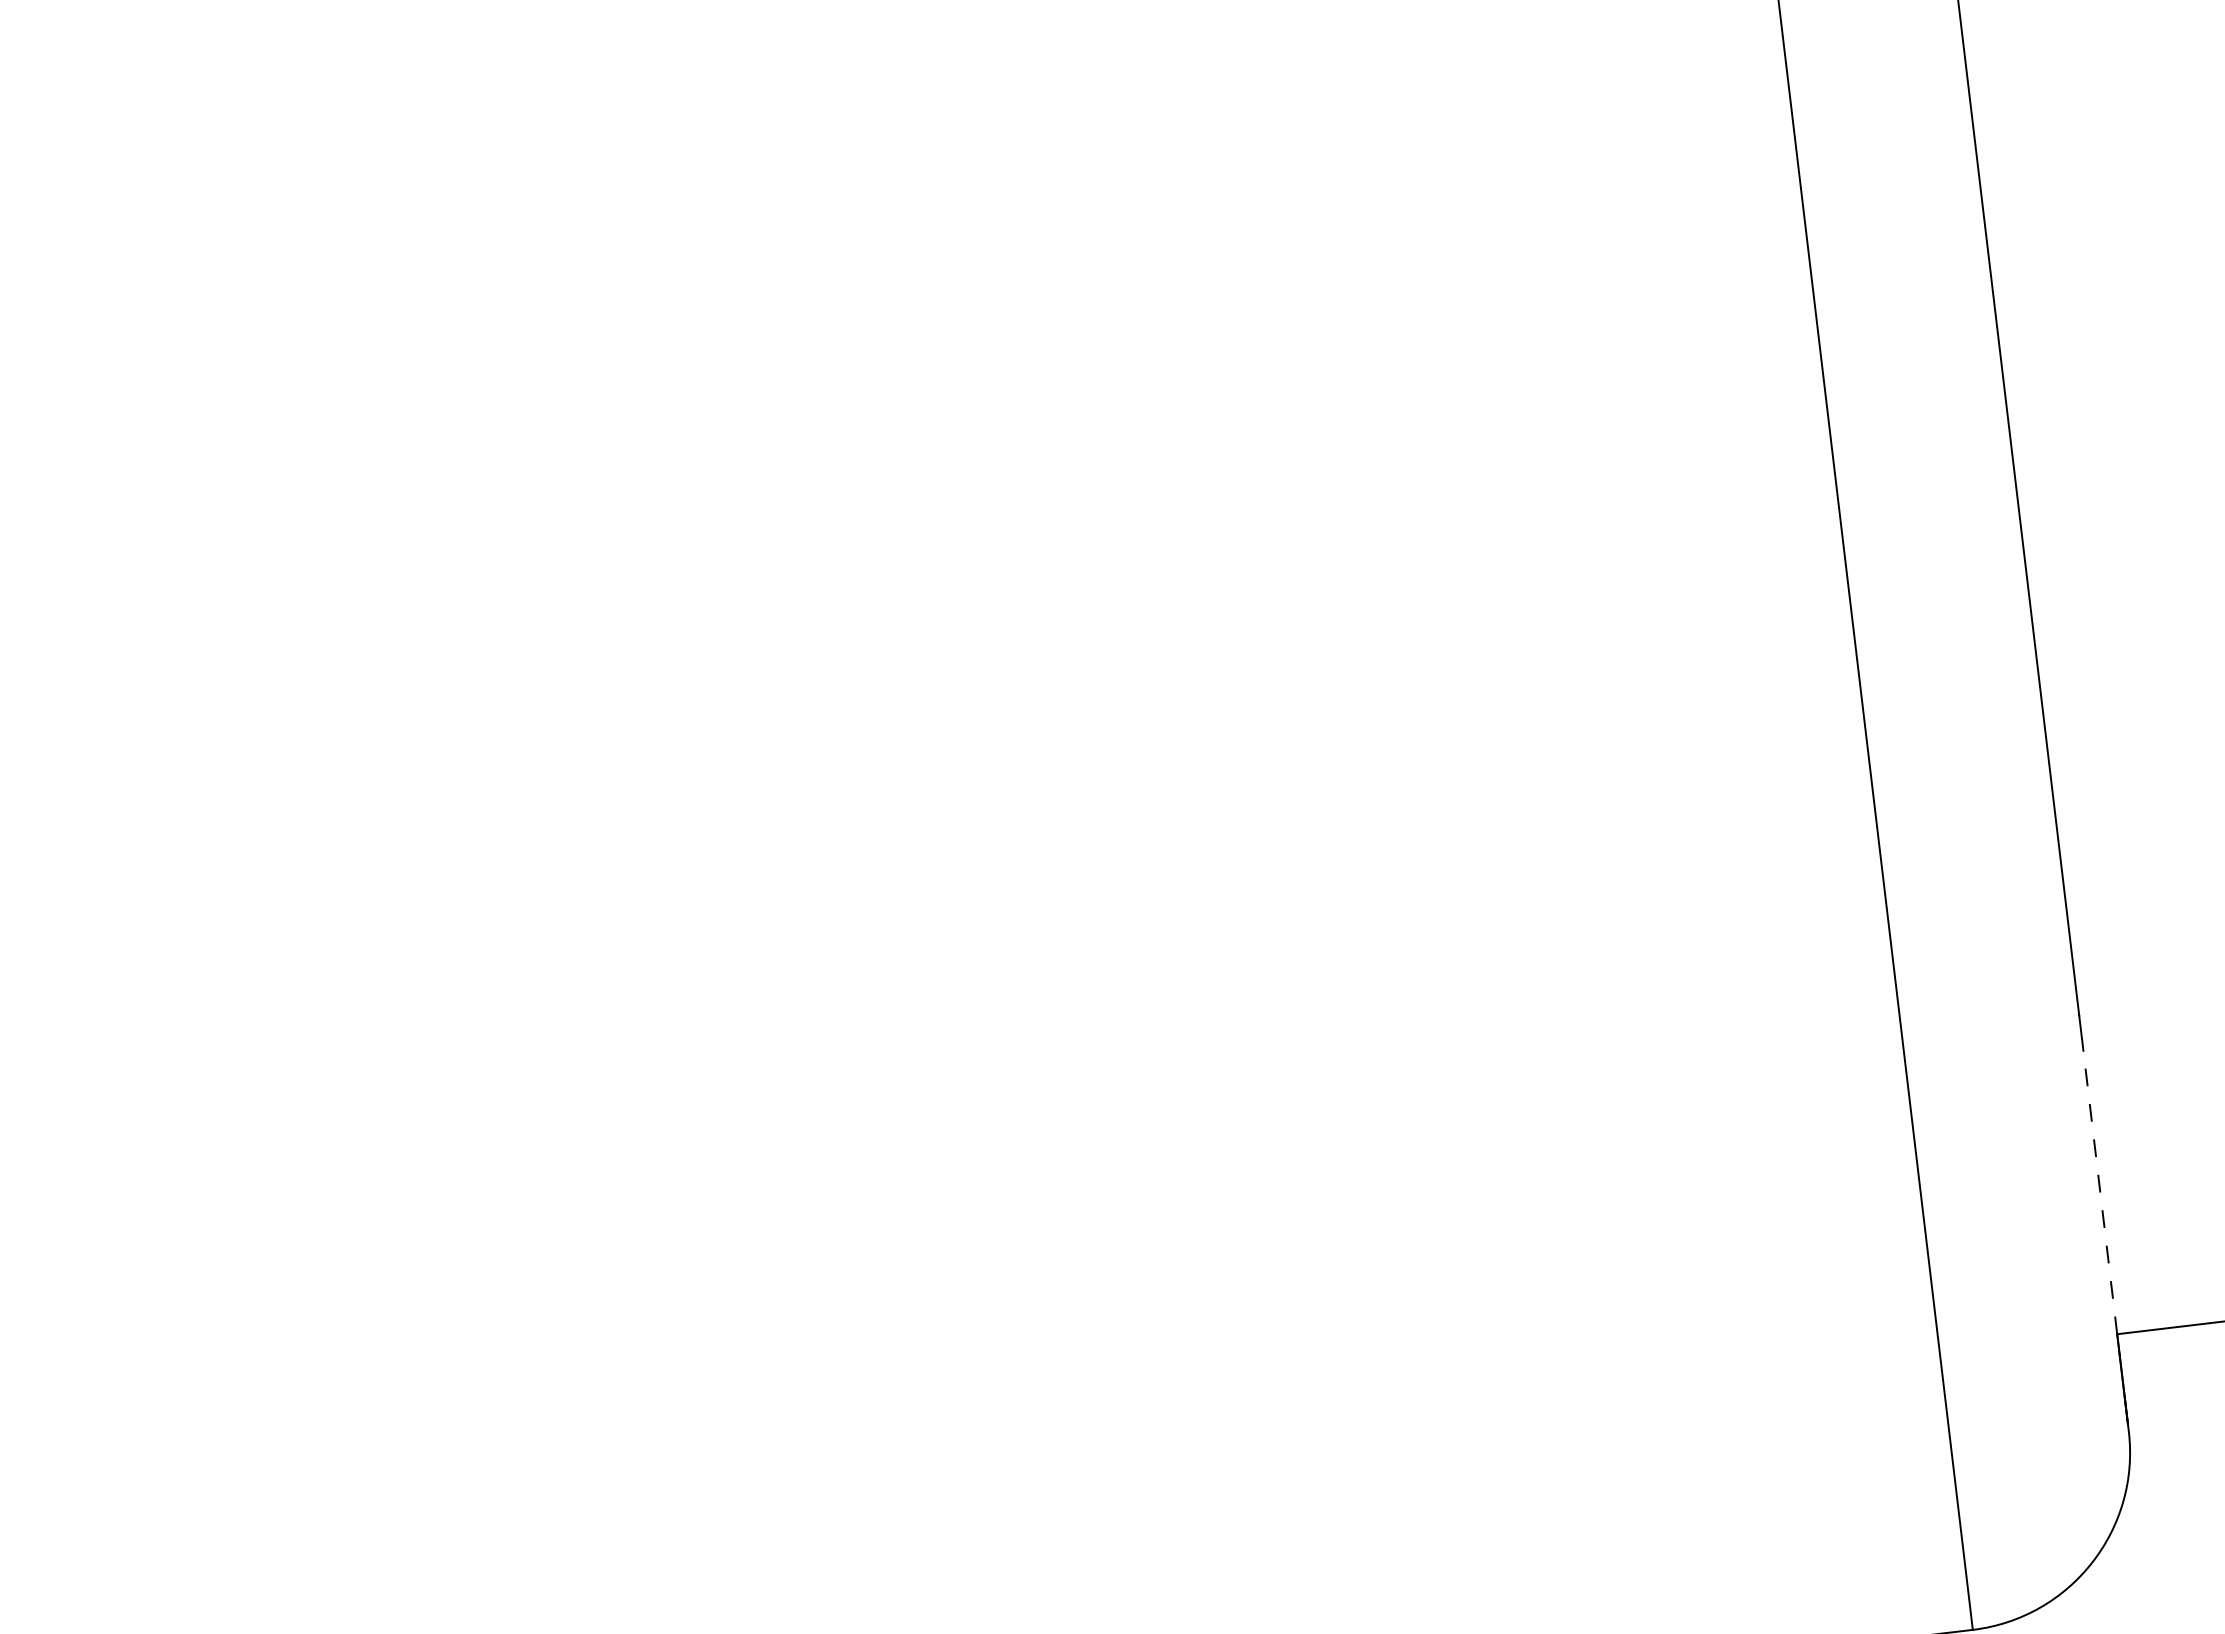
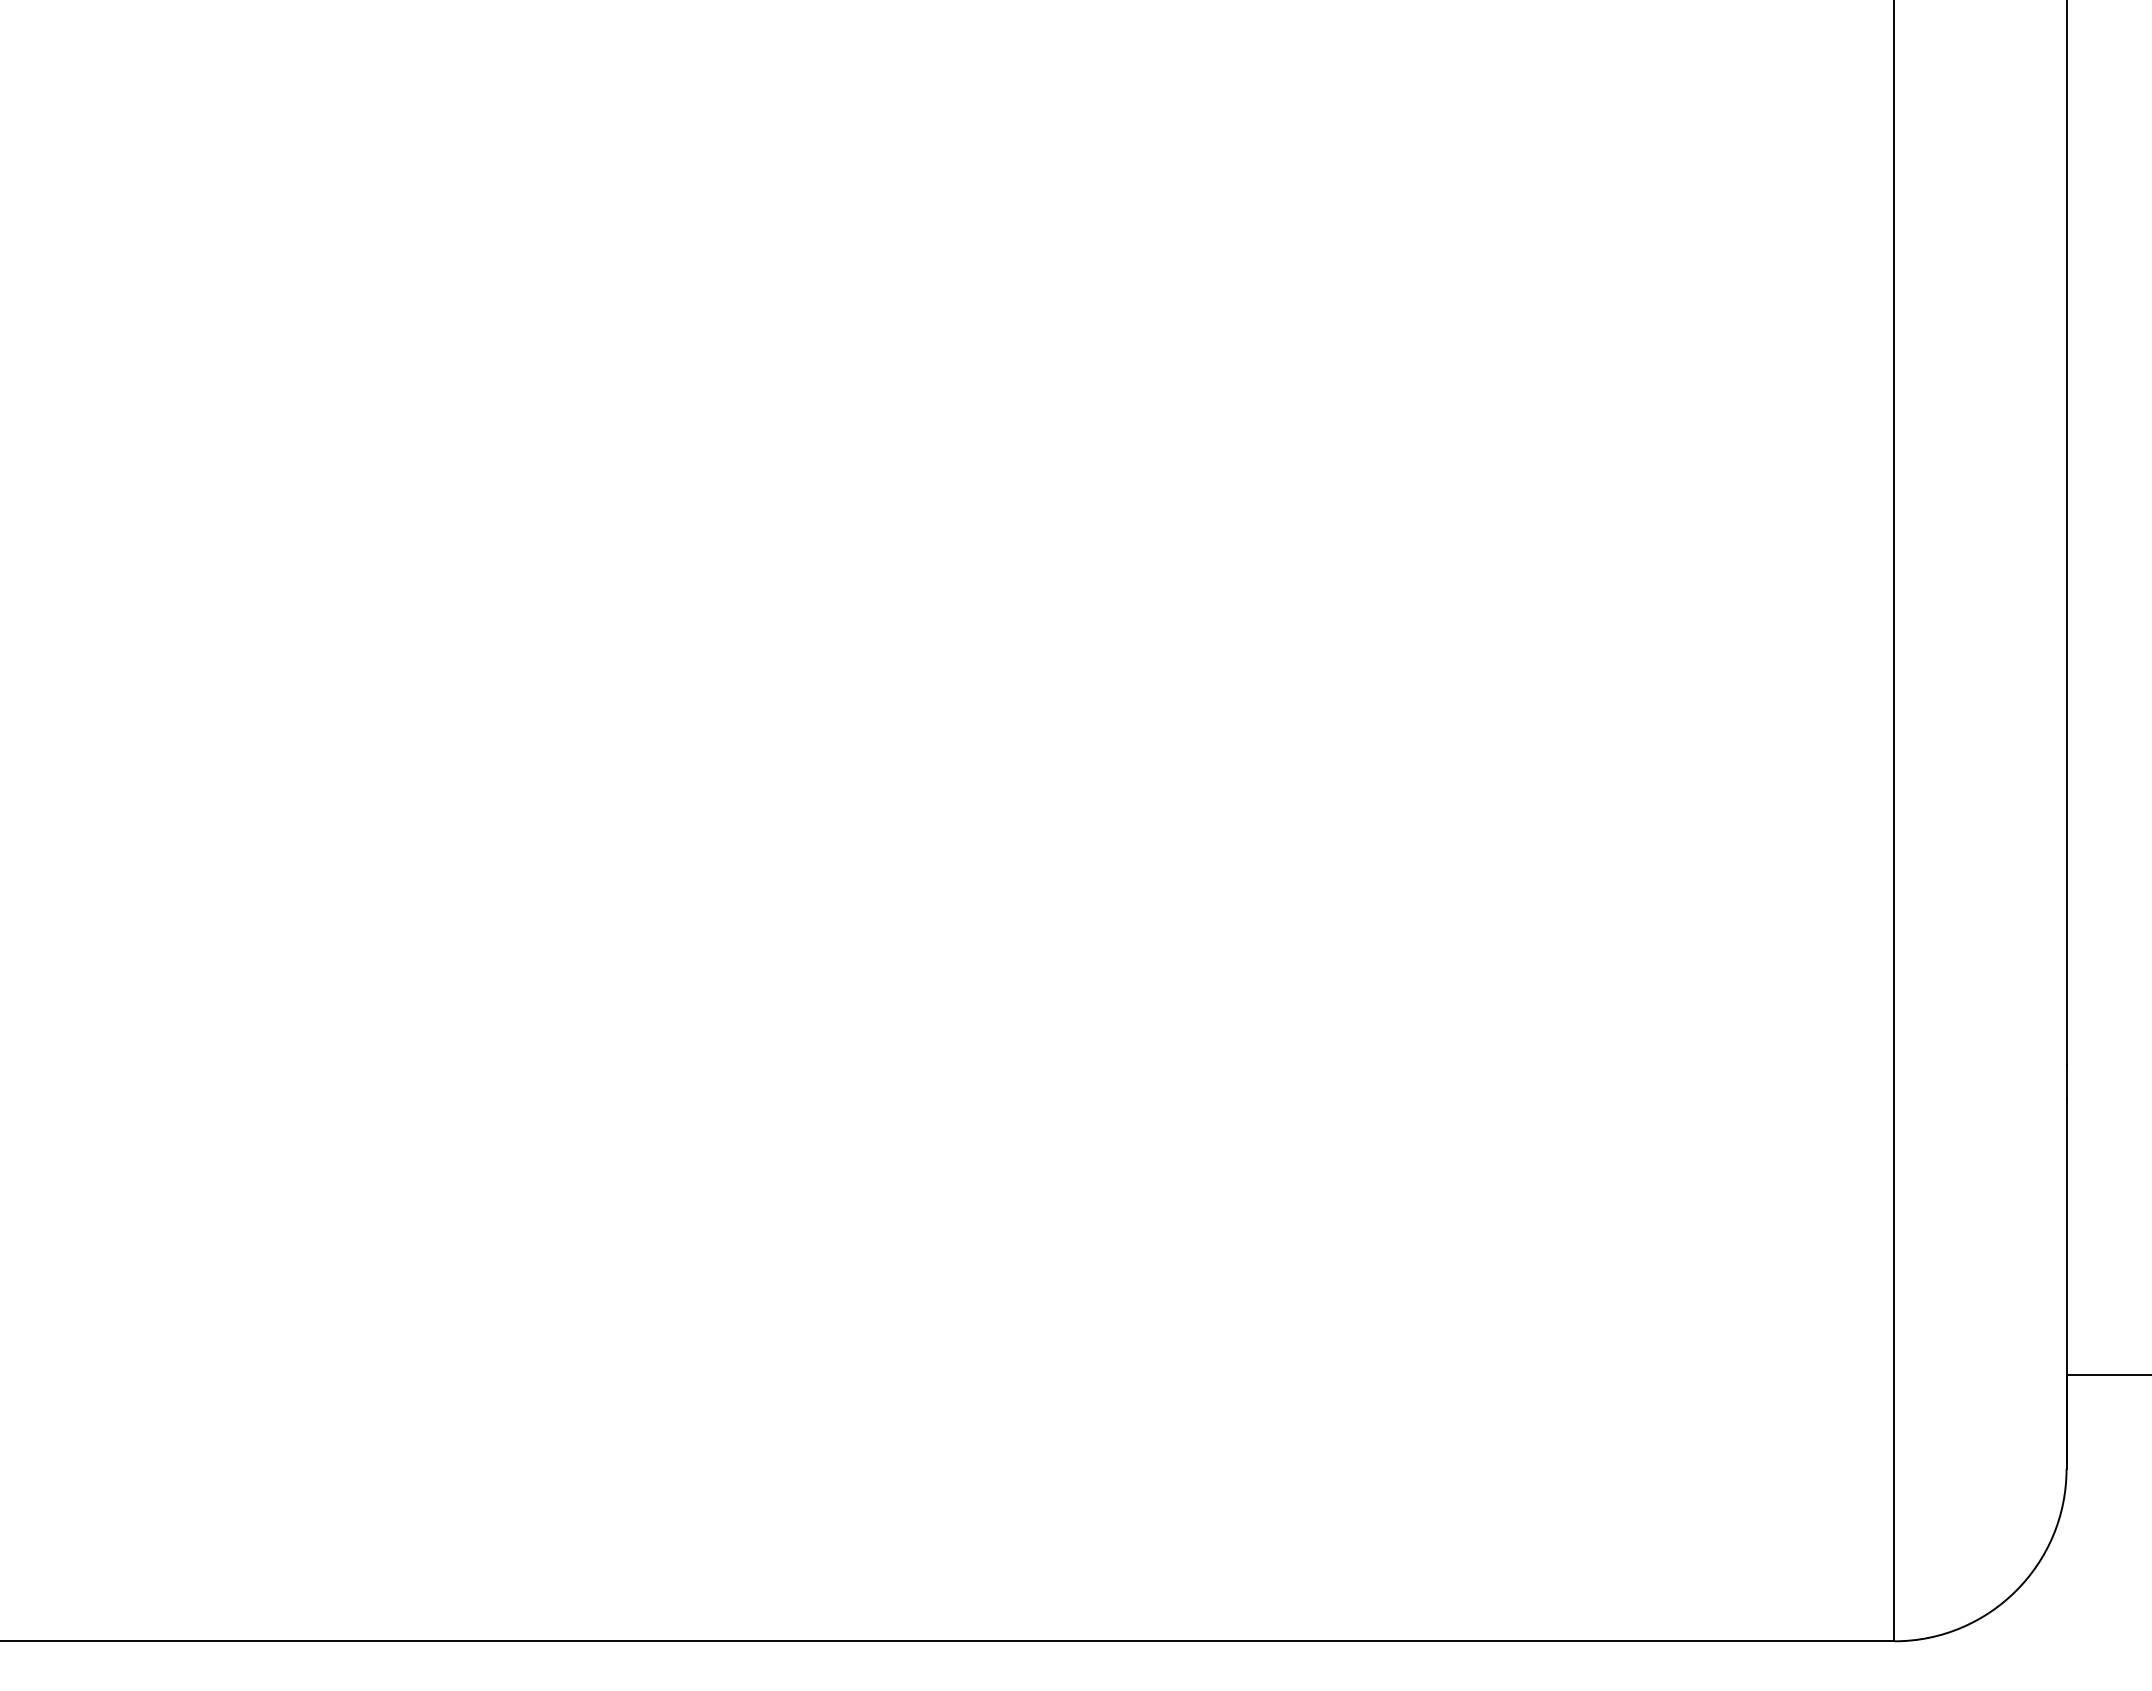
line: (2100, 1192) -> (2066, 1236), dashed -> solid

